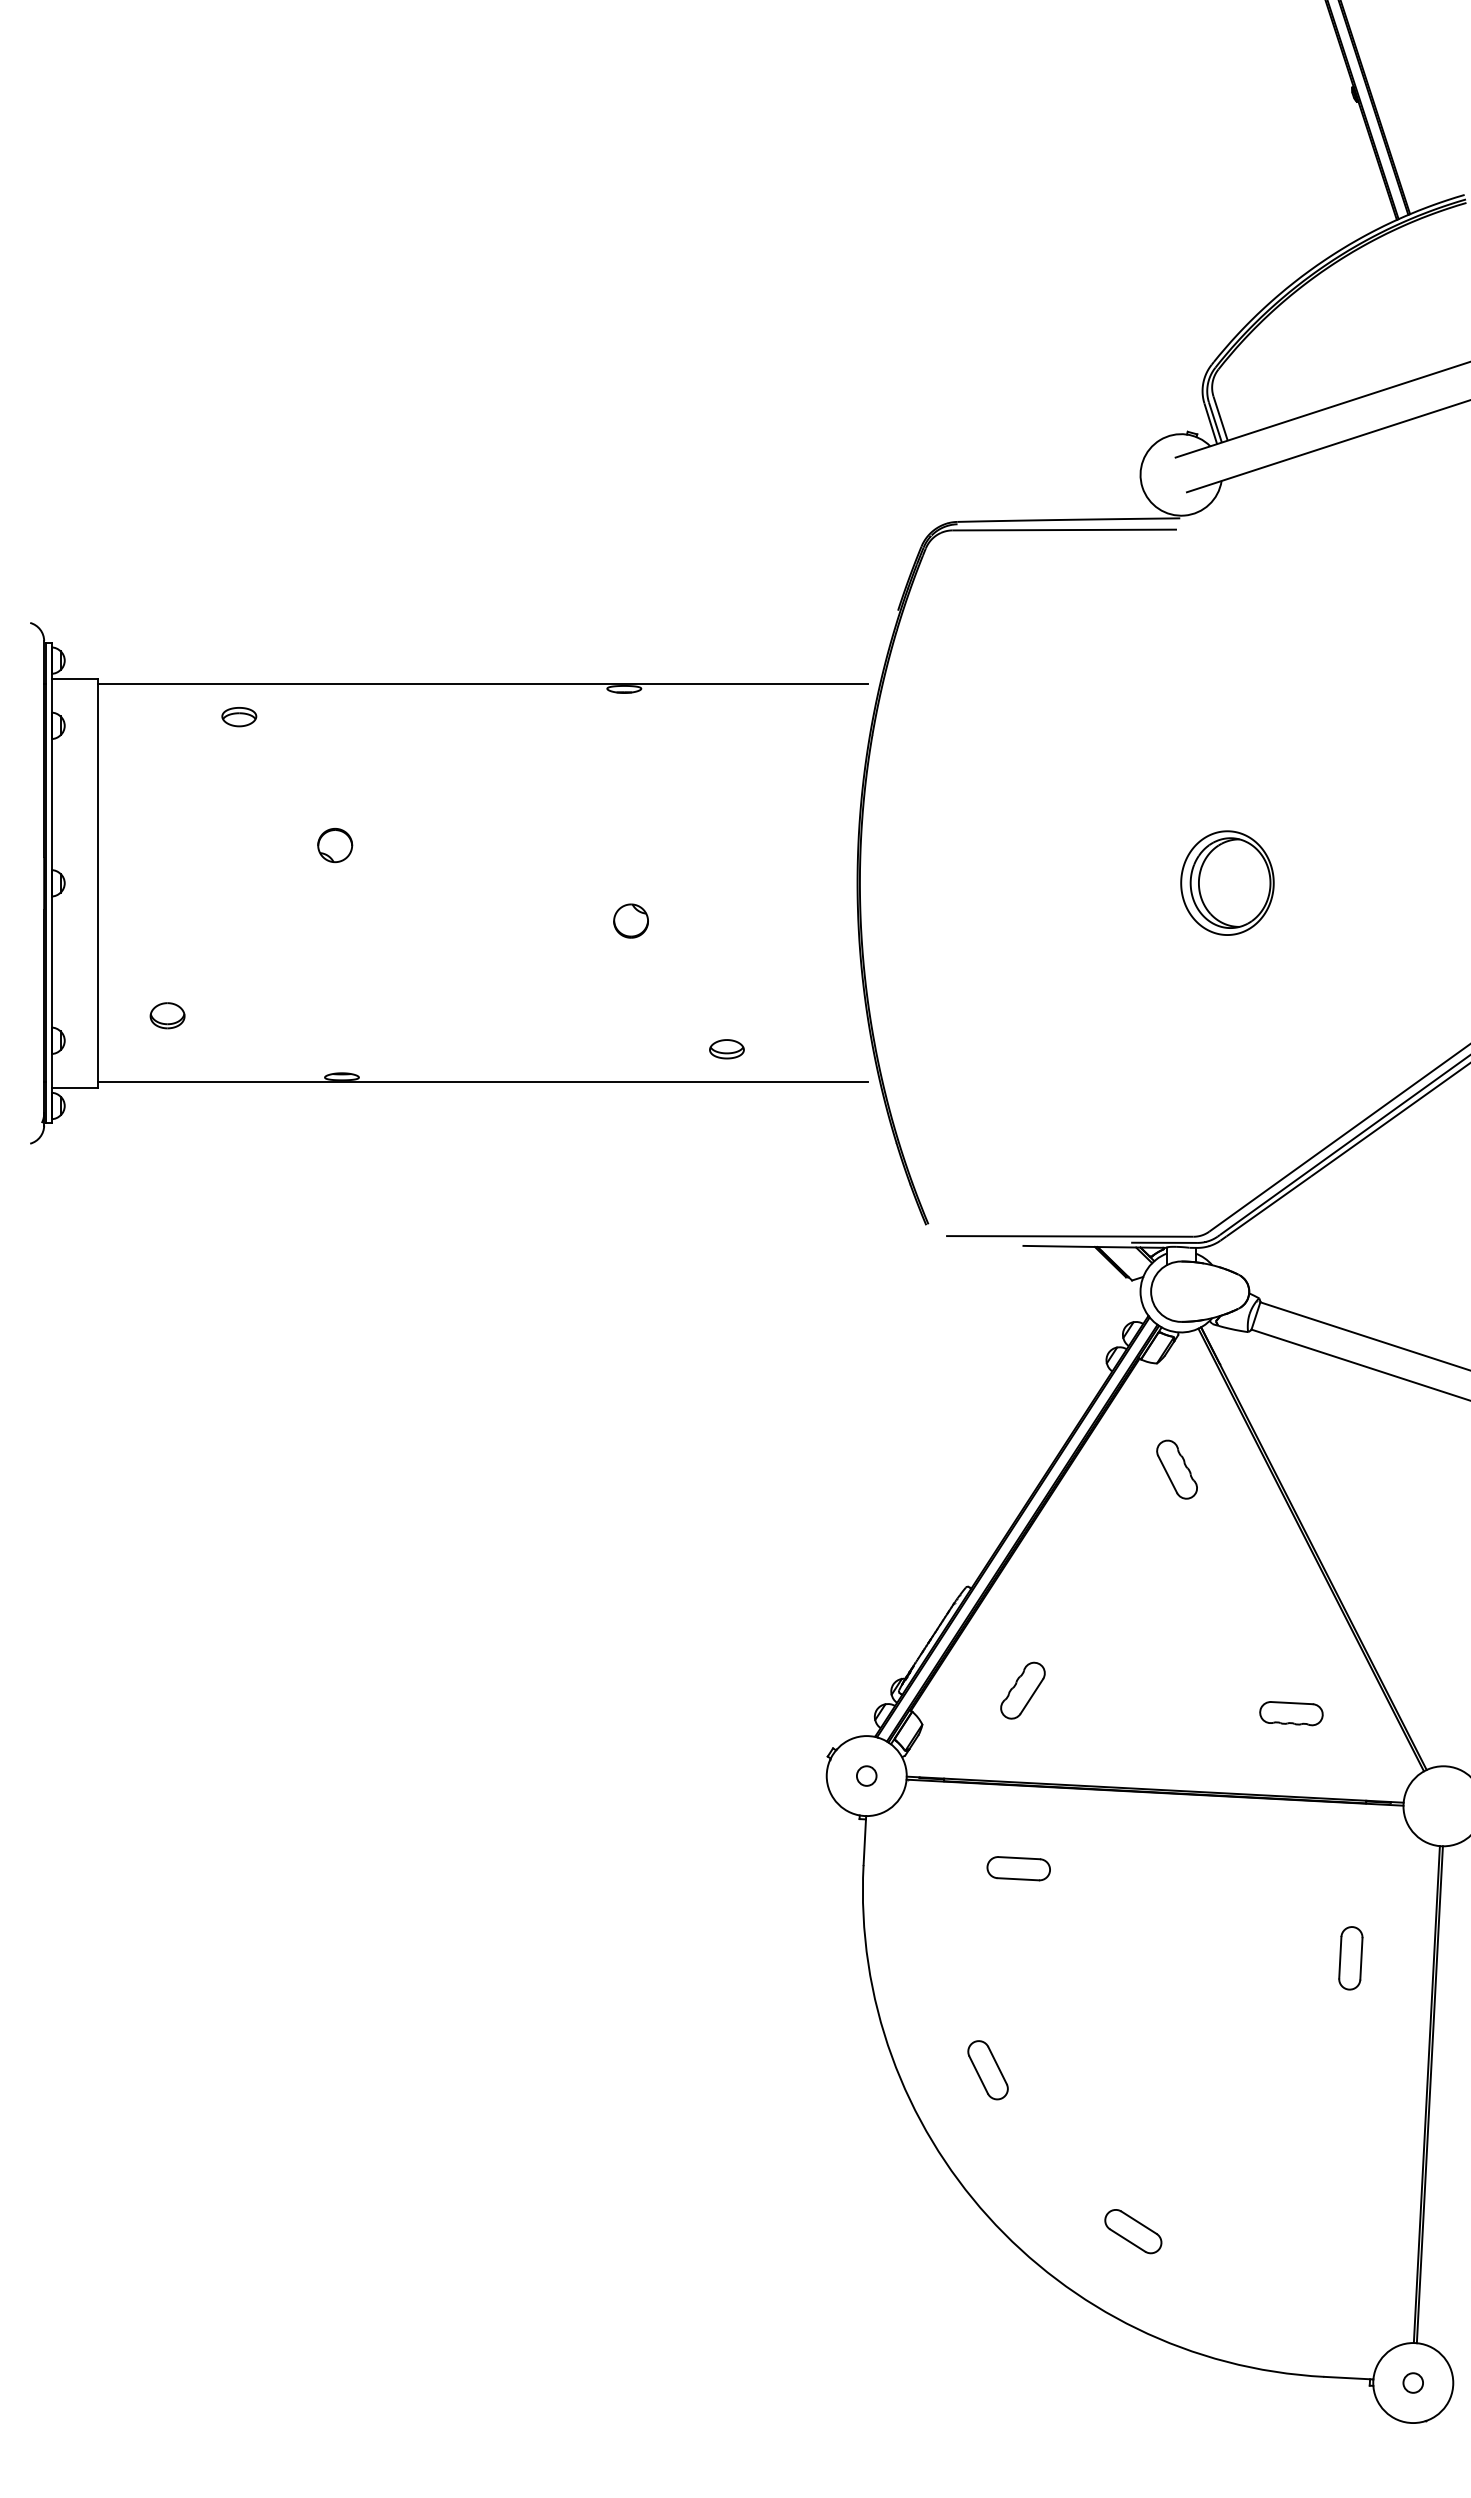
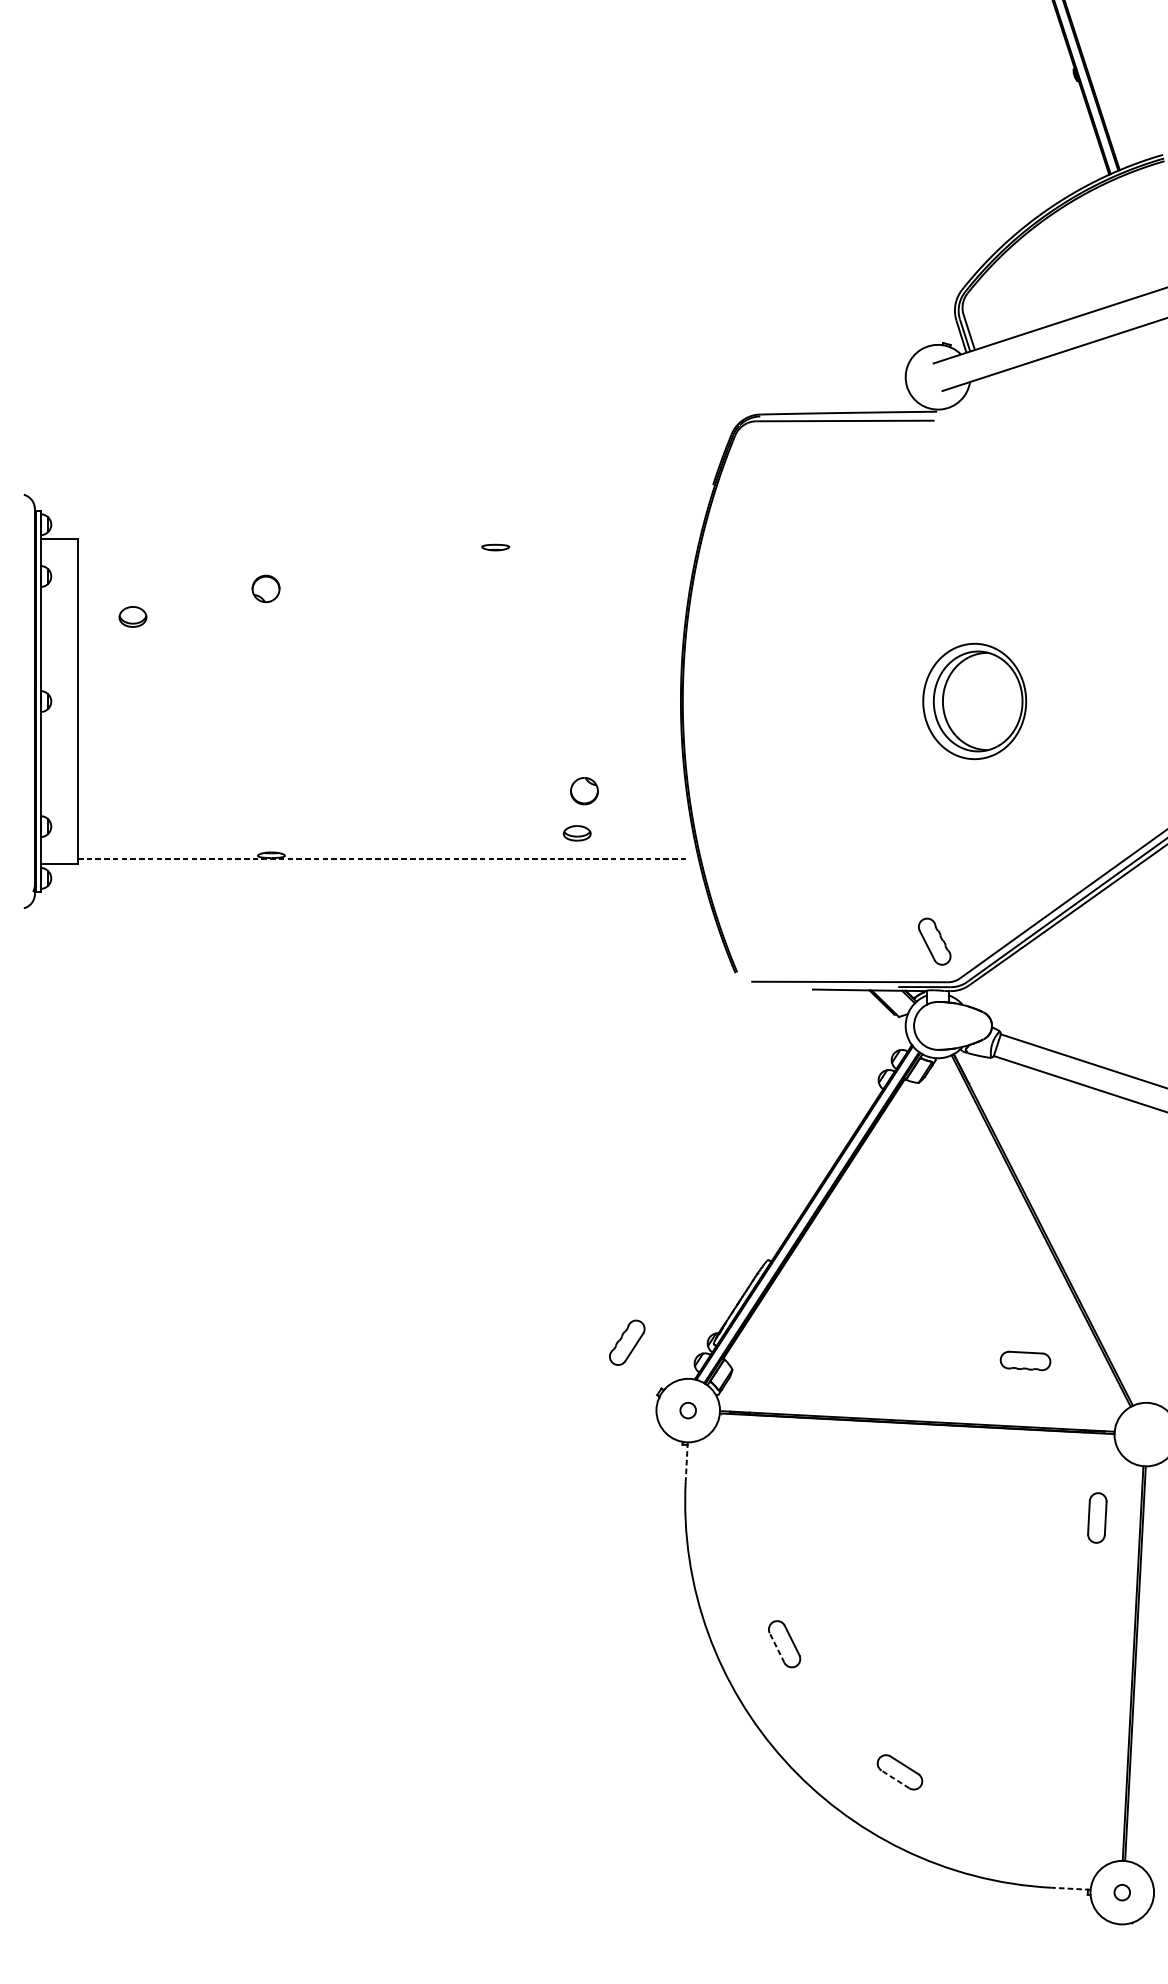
line: (482, 684) -> (383, 543), removed
part: (239, 717) -> (190, 569), removed
part: (335, 845) -> (266, 588), moved
part: (1227, 882) -> (974, 700), size x1.4
part: (630, 920) -> (584, 790), moved
part: (167, 1015) -> (132, 616), moved
line: (483, 1081) -> (383, 858), solid -> dashed
part: (1176, 1469) -> (934, 941), moved
part: (1022, 1690) -> (626, 1342), moved
line: (864, 1840) -> (686, 1461), solid -> dashed
part: (1018, 1868) -> (808, 1484), removed
part: (1350, 1958) -> (1097, 1518), moved
line: (978, 2074) -> (776, 1647), solid -> dashed
line: (1127, 2240) -> (895, 1779), solid -> dashed
line: (1348, 2378) -> (1070, 1889), solid -> dashed

